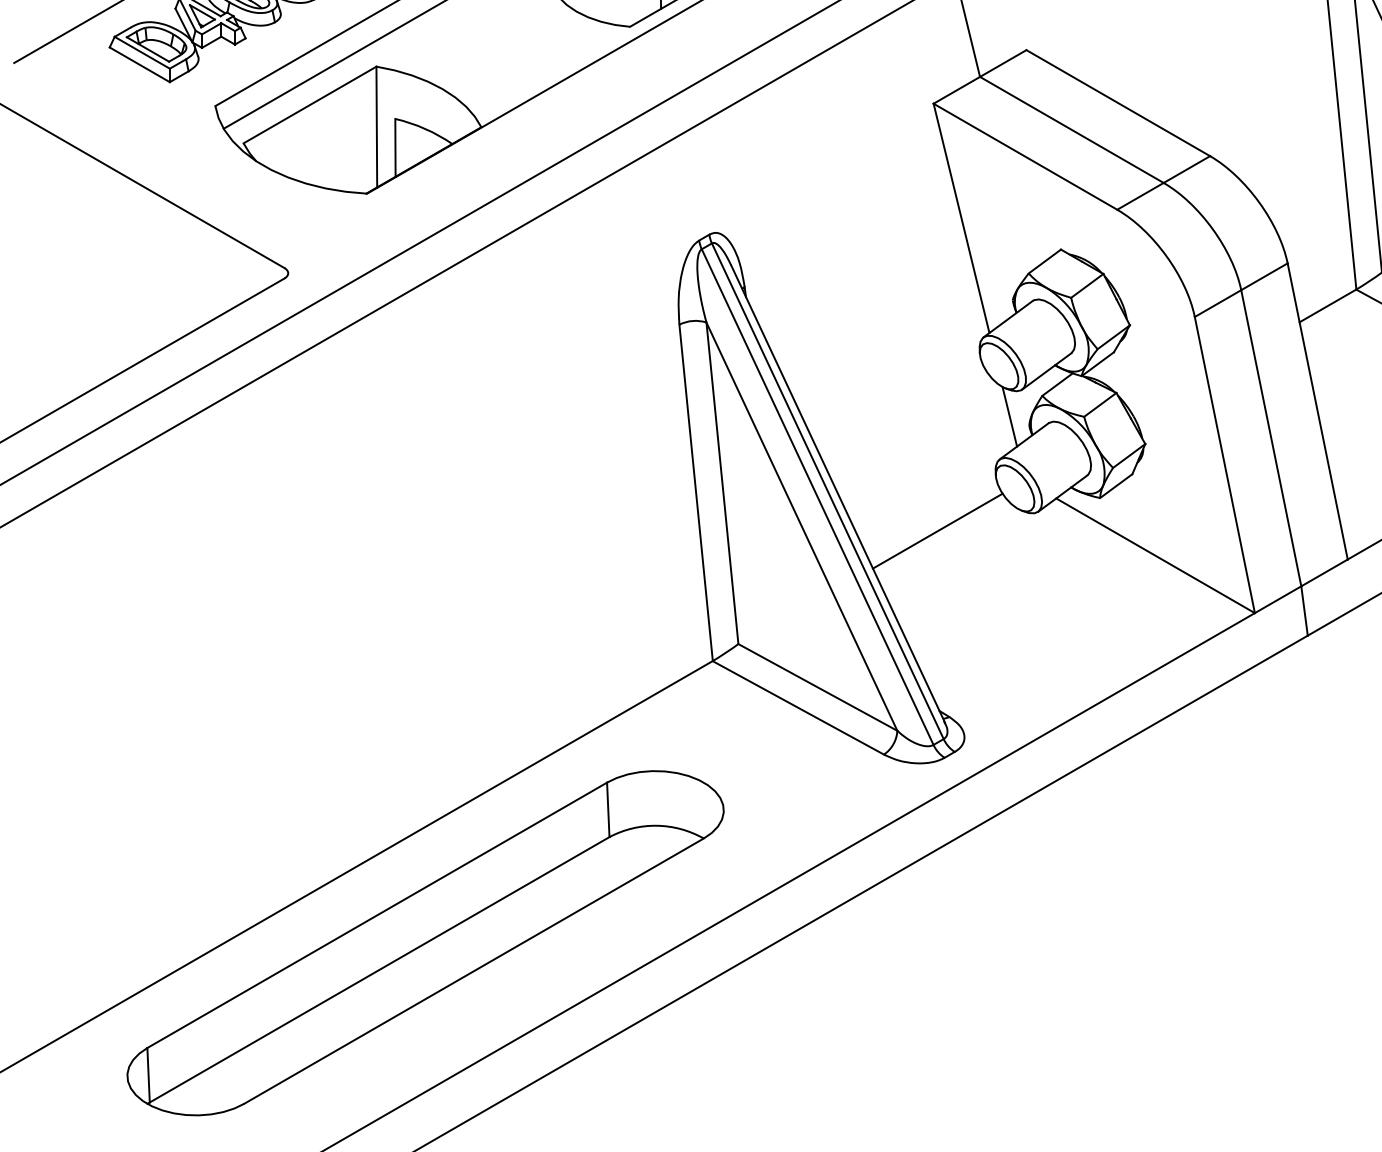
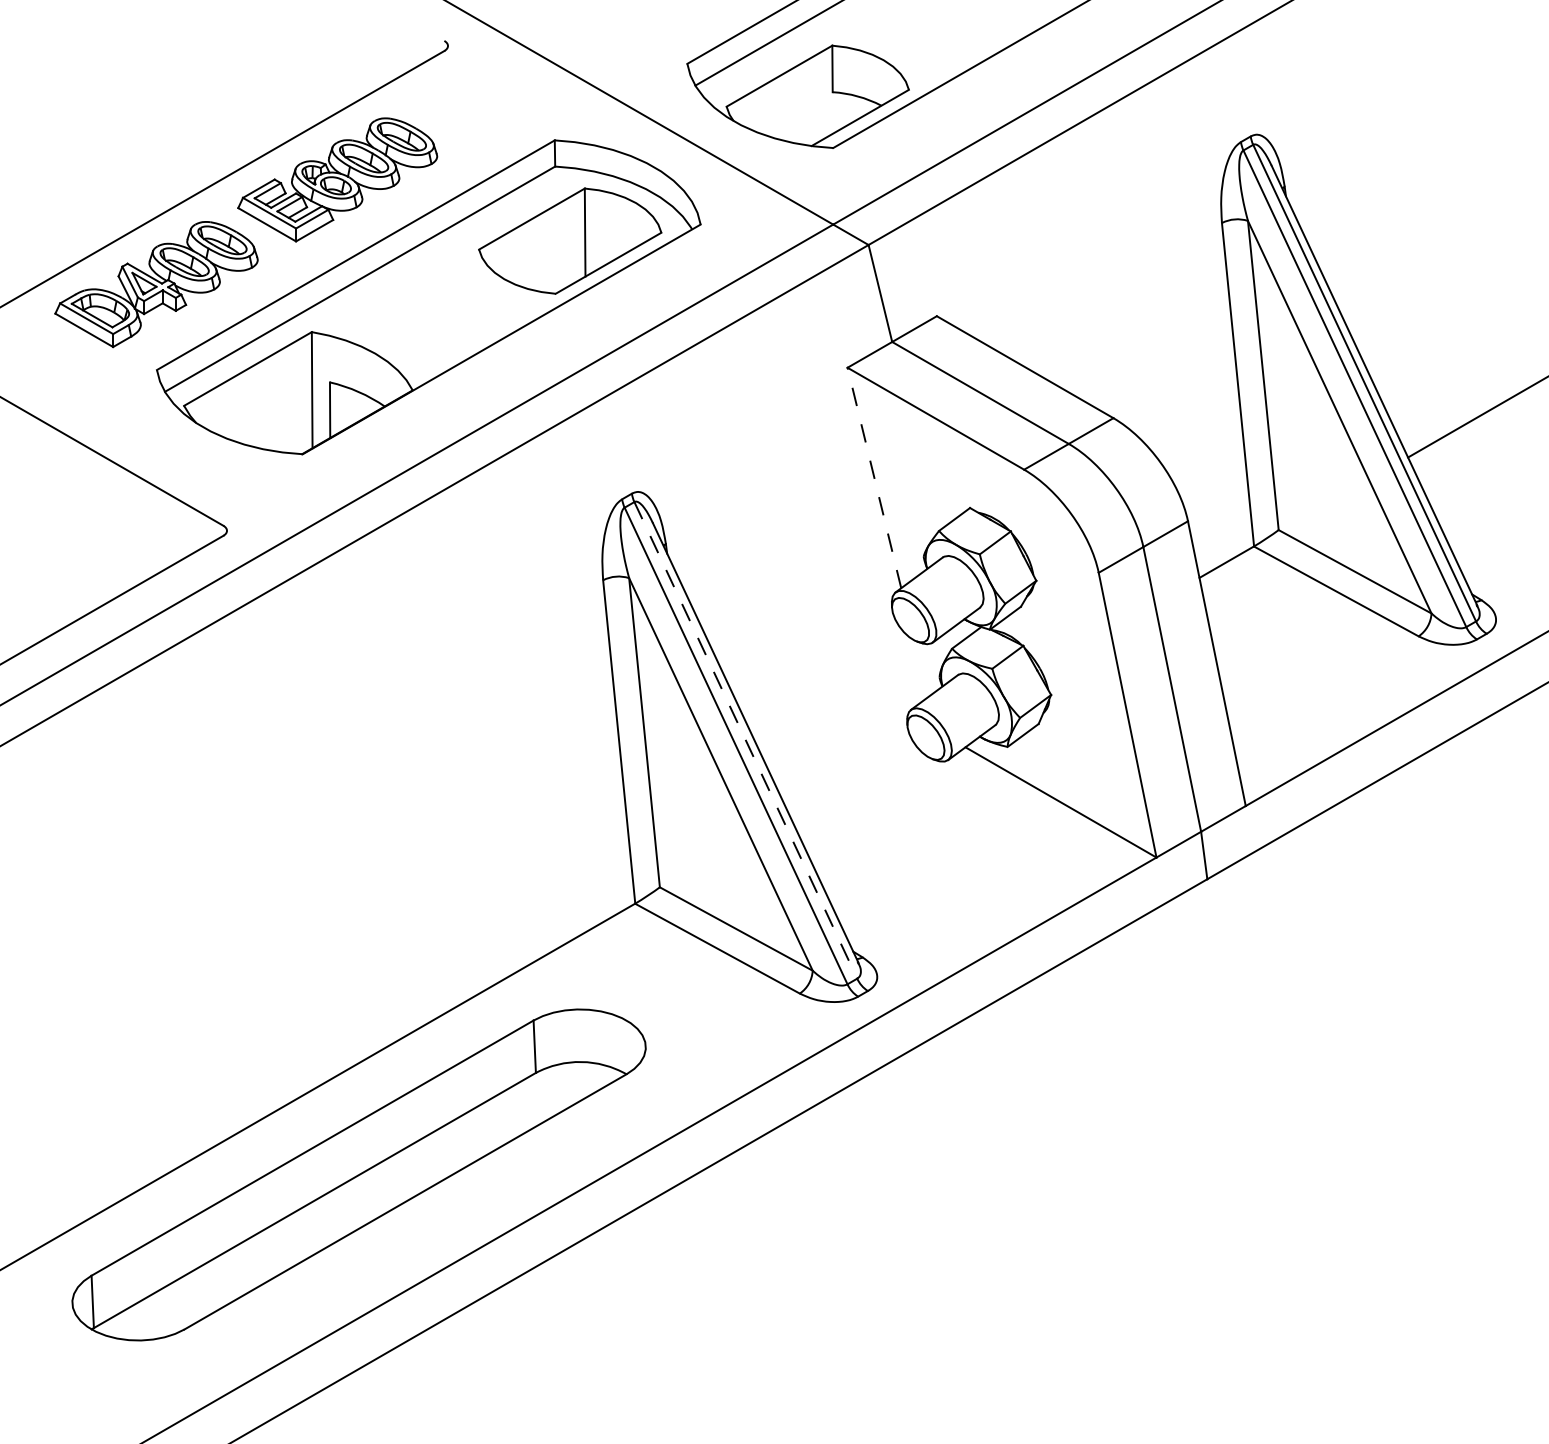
line: (961, 217) -> (874, 477), solid -> dashed
line: (1009, 416) -> (920, 668), removed
line: (828, 491) -> (746, 740), solid -> dashed
line: (937, 530) -> (851, 778), removed

